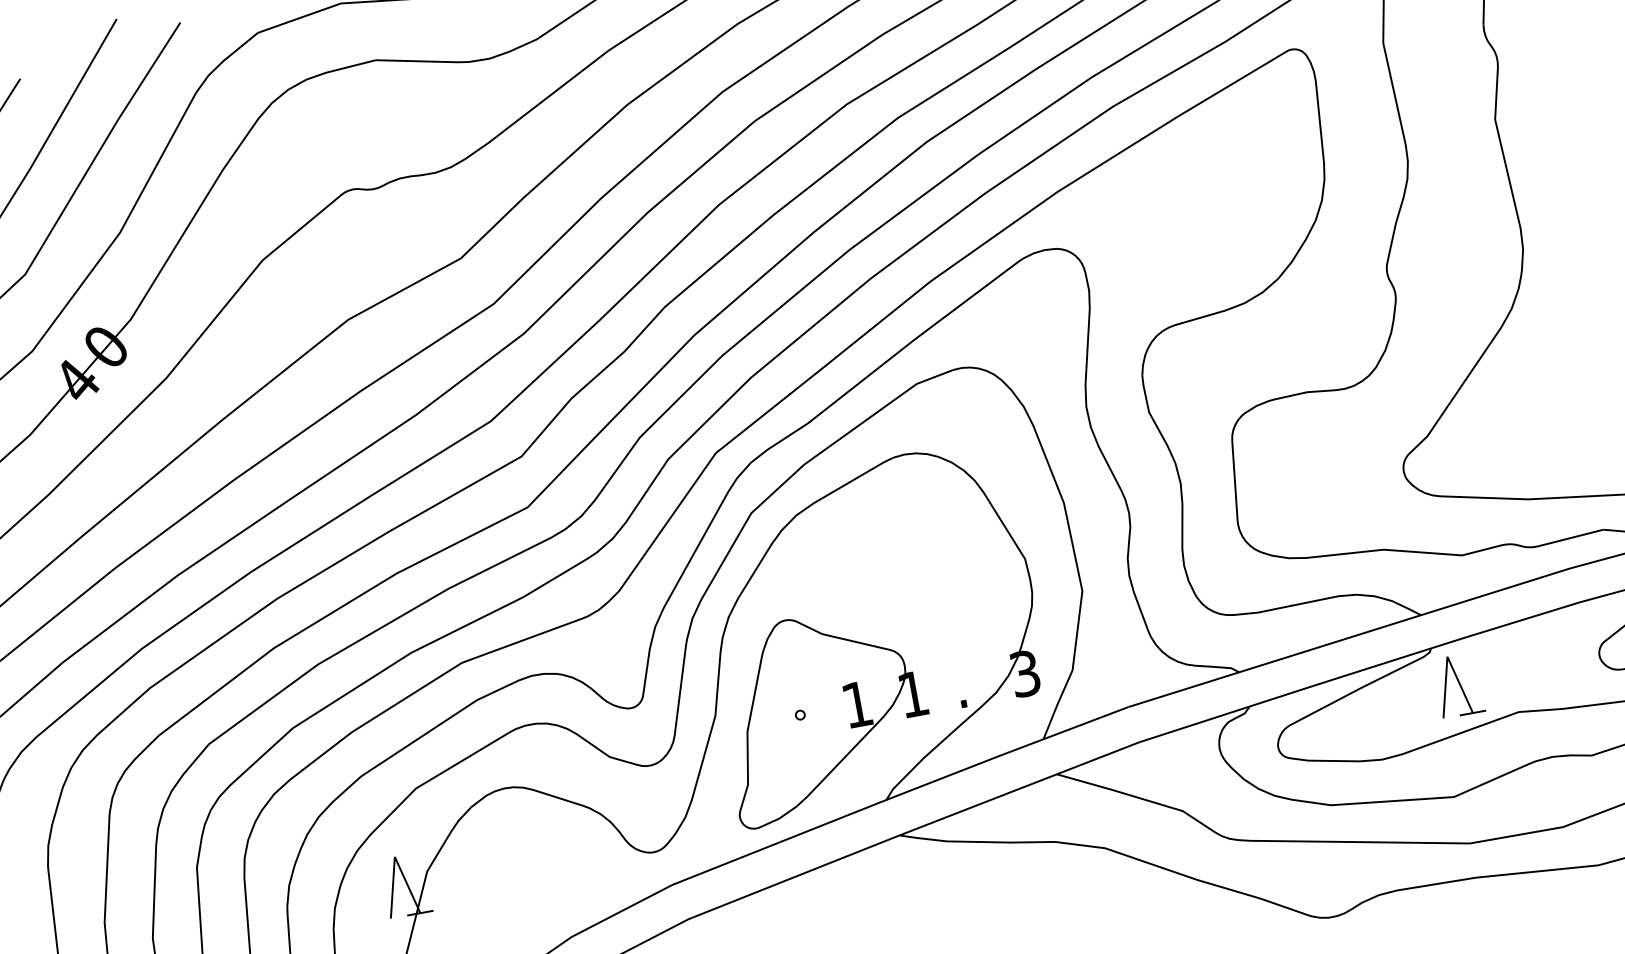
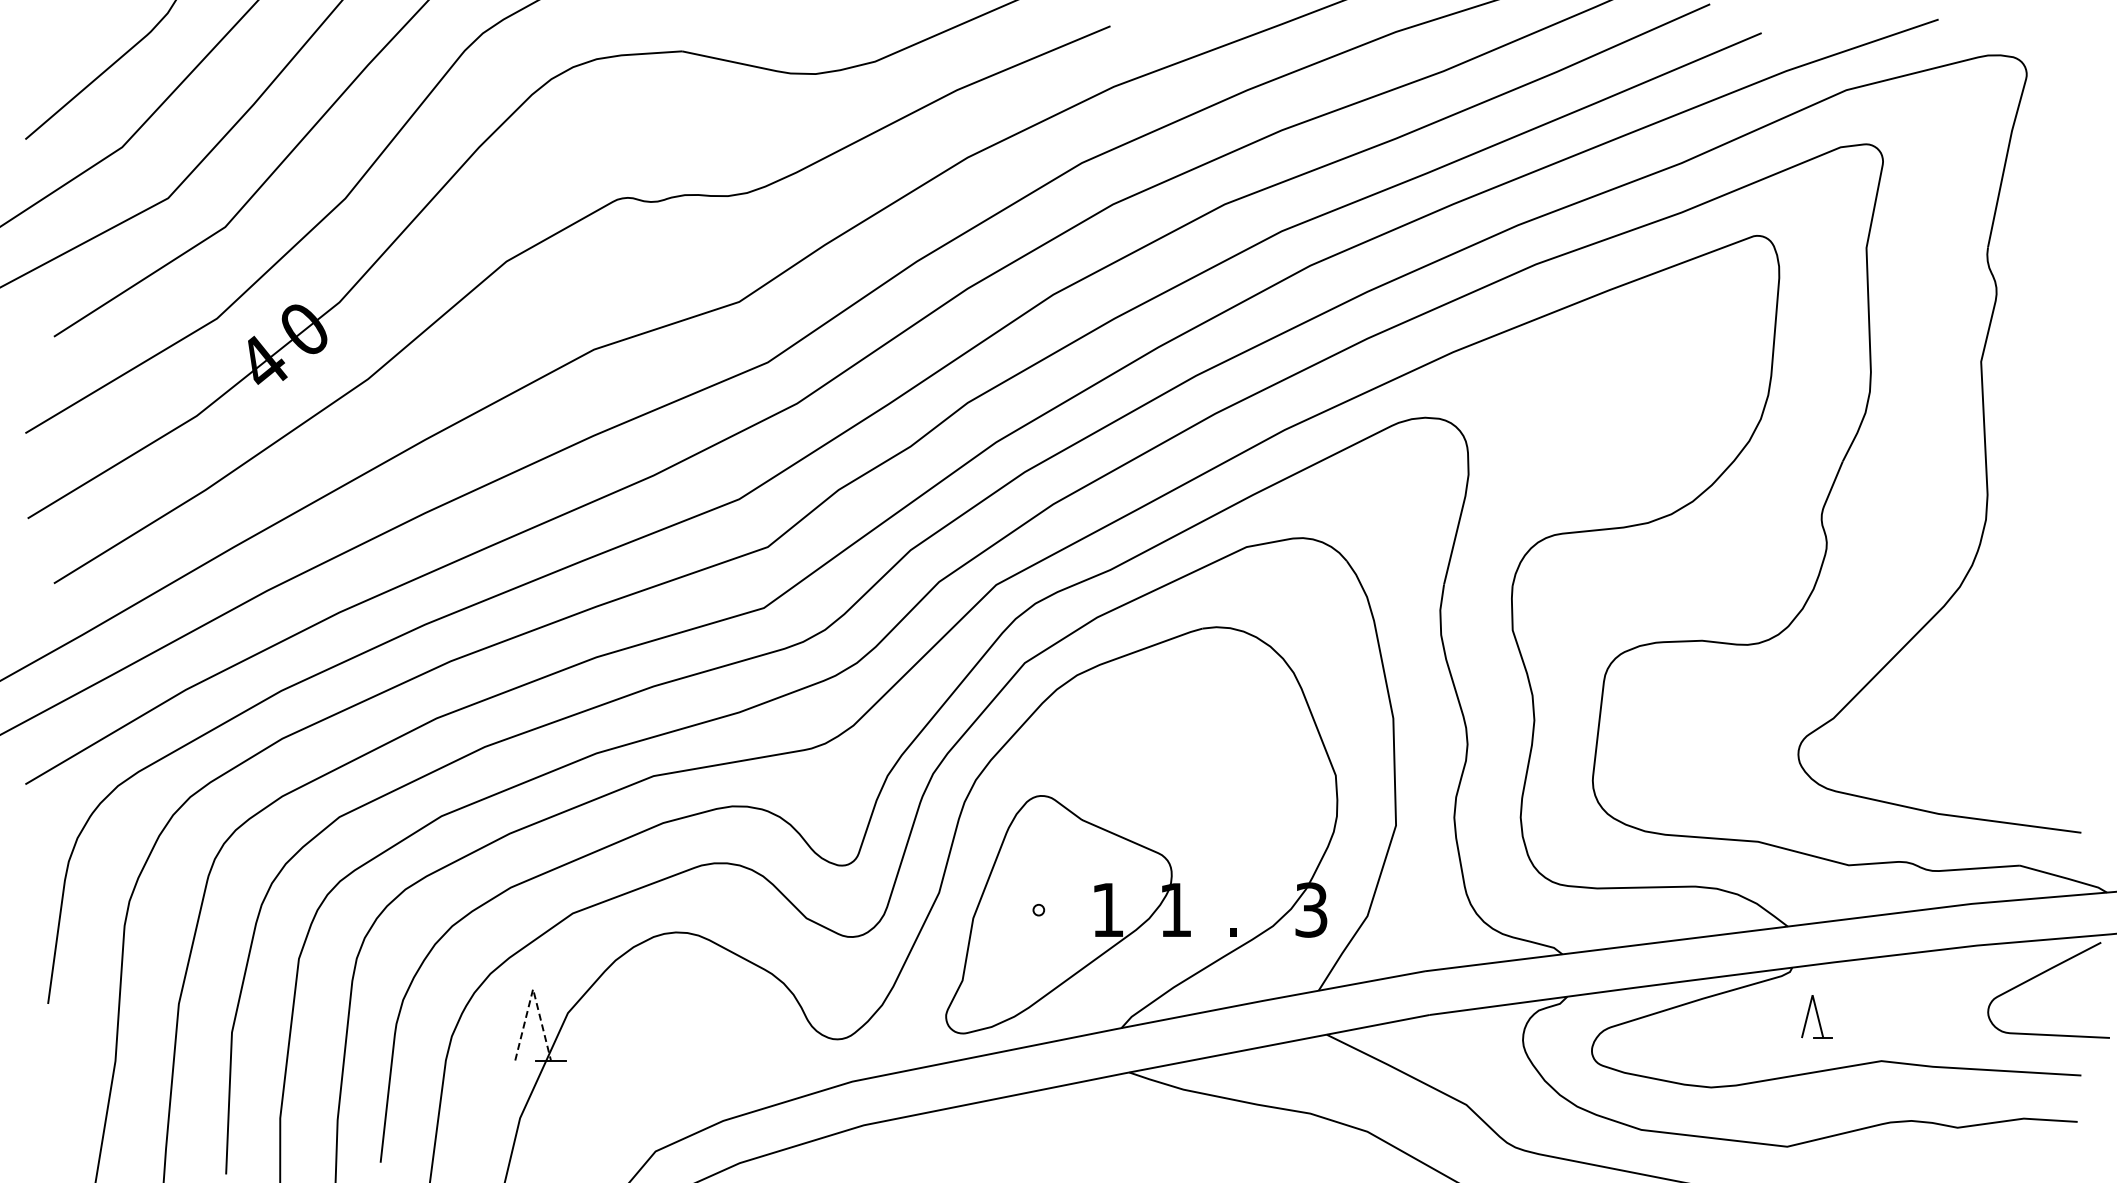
part: (1458, 685) -> (1816, 1016), size x0.6
line: (395, 857) -> (533, 989), solid -> dashed

